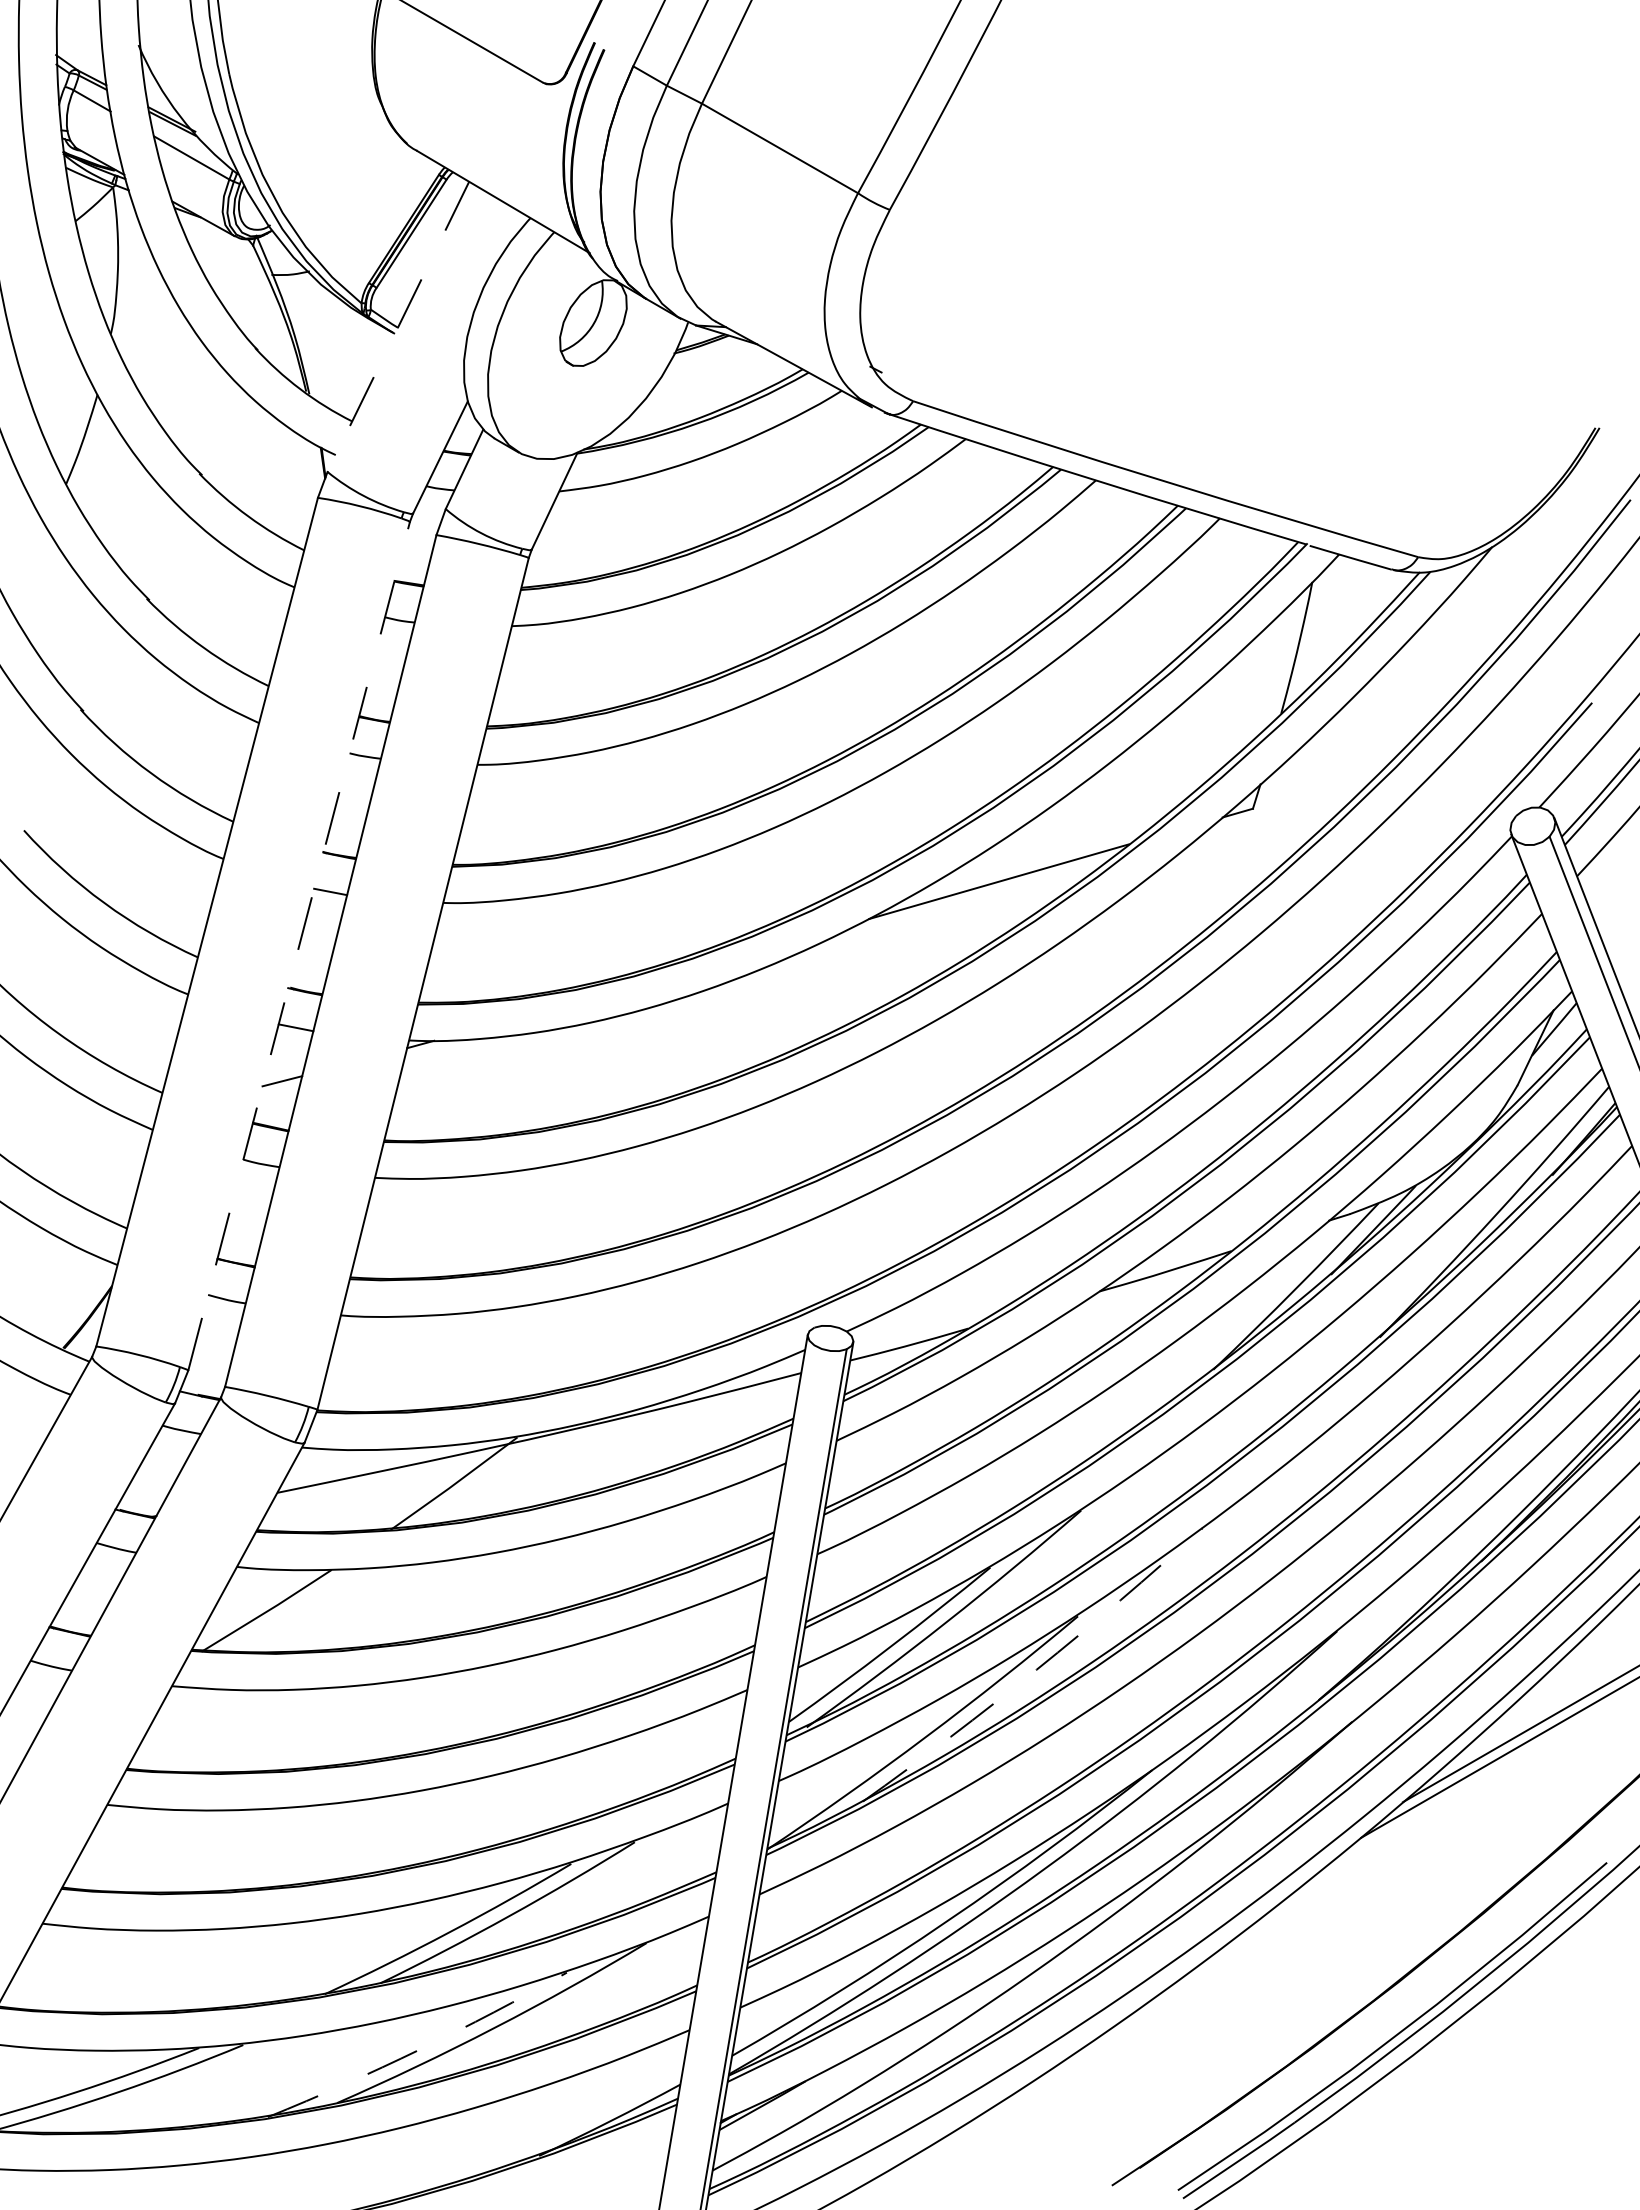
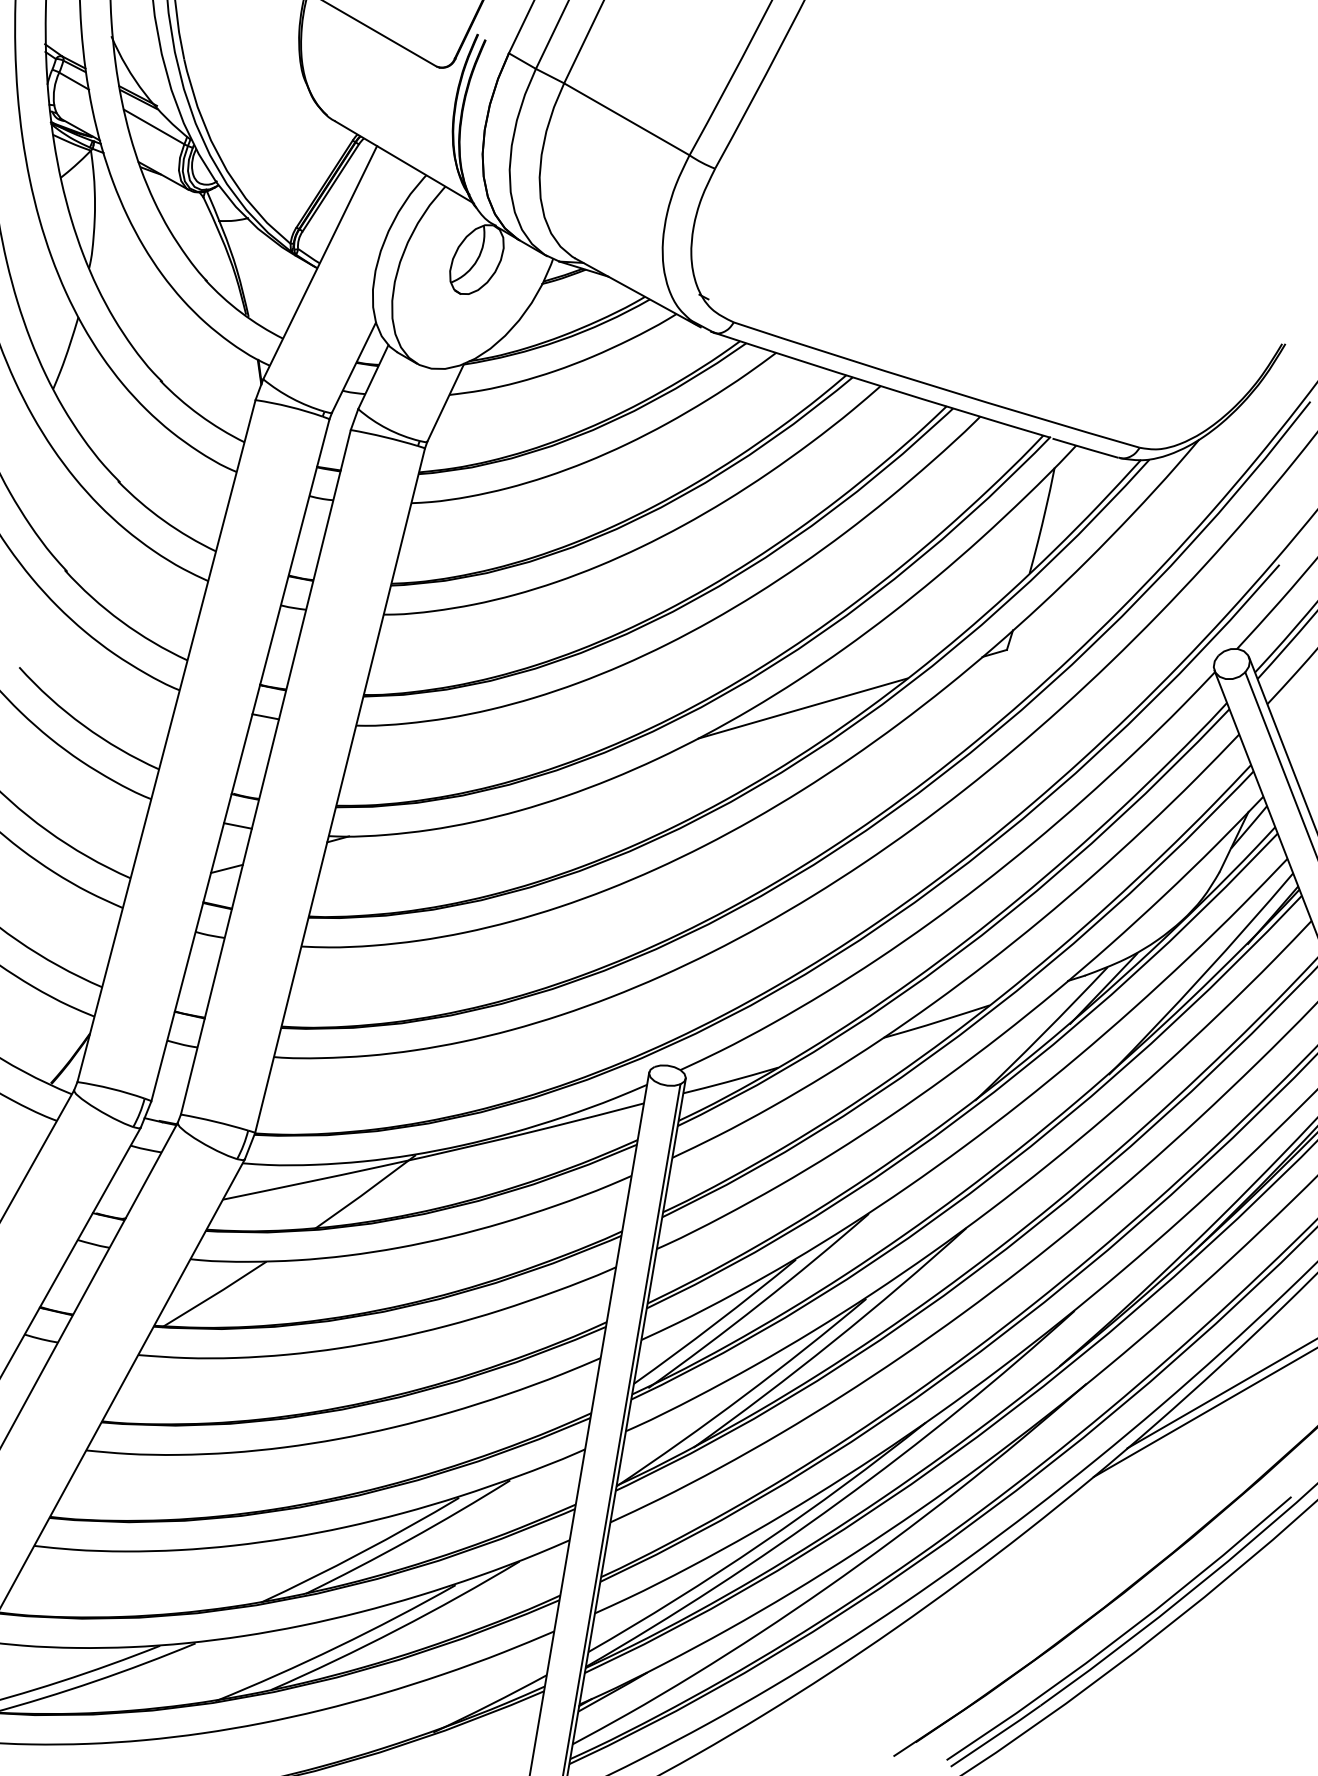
line: (398, 327) -> (320, 263), dashed -> solid
line: (299, 946) -> (240, 760), dashed -> solid
arc: (1036, 1669) -> (832, 1341), dashed -> solid
arc: (419, 2049) -> (337, 1647), dashed -> solid

